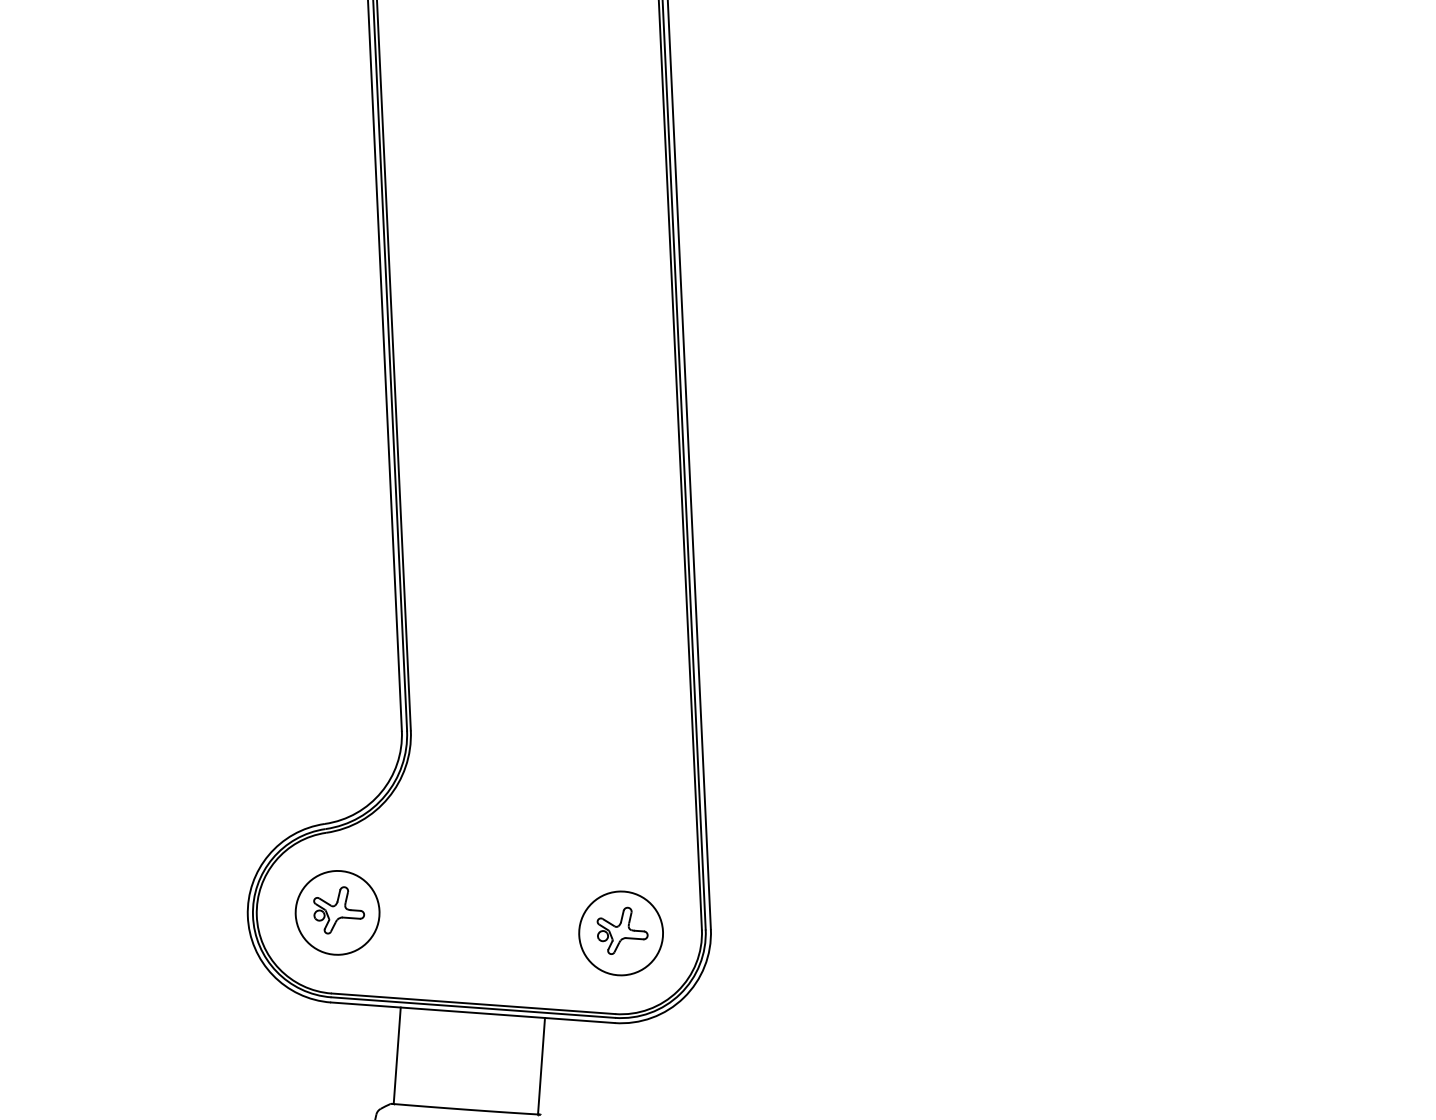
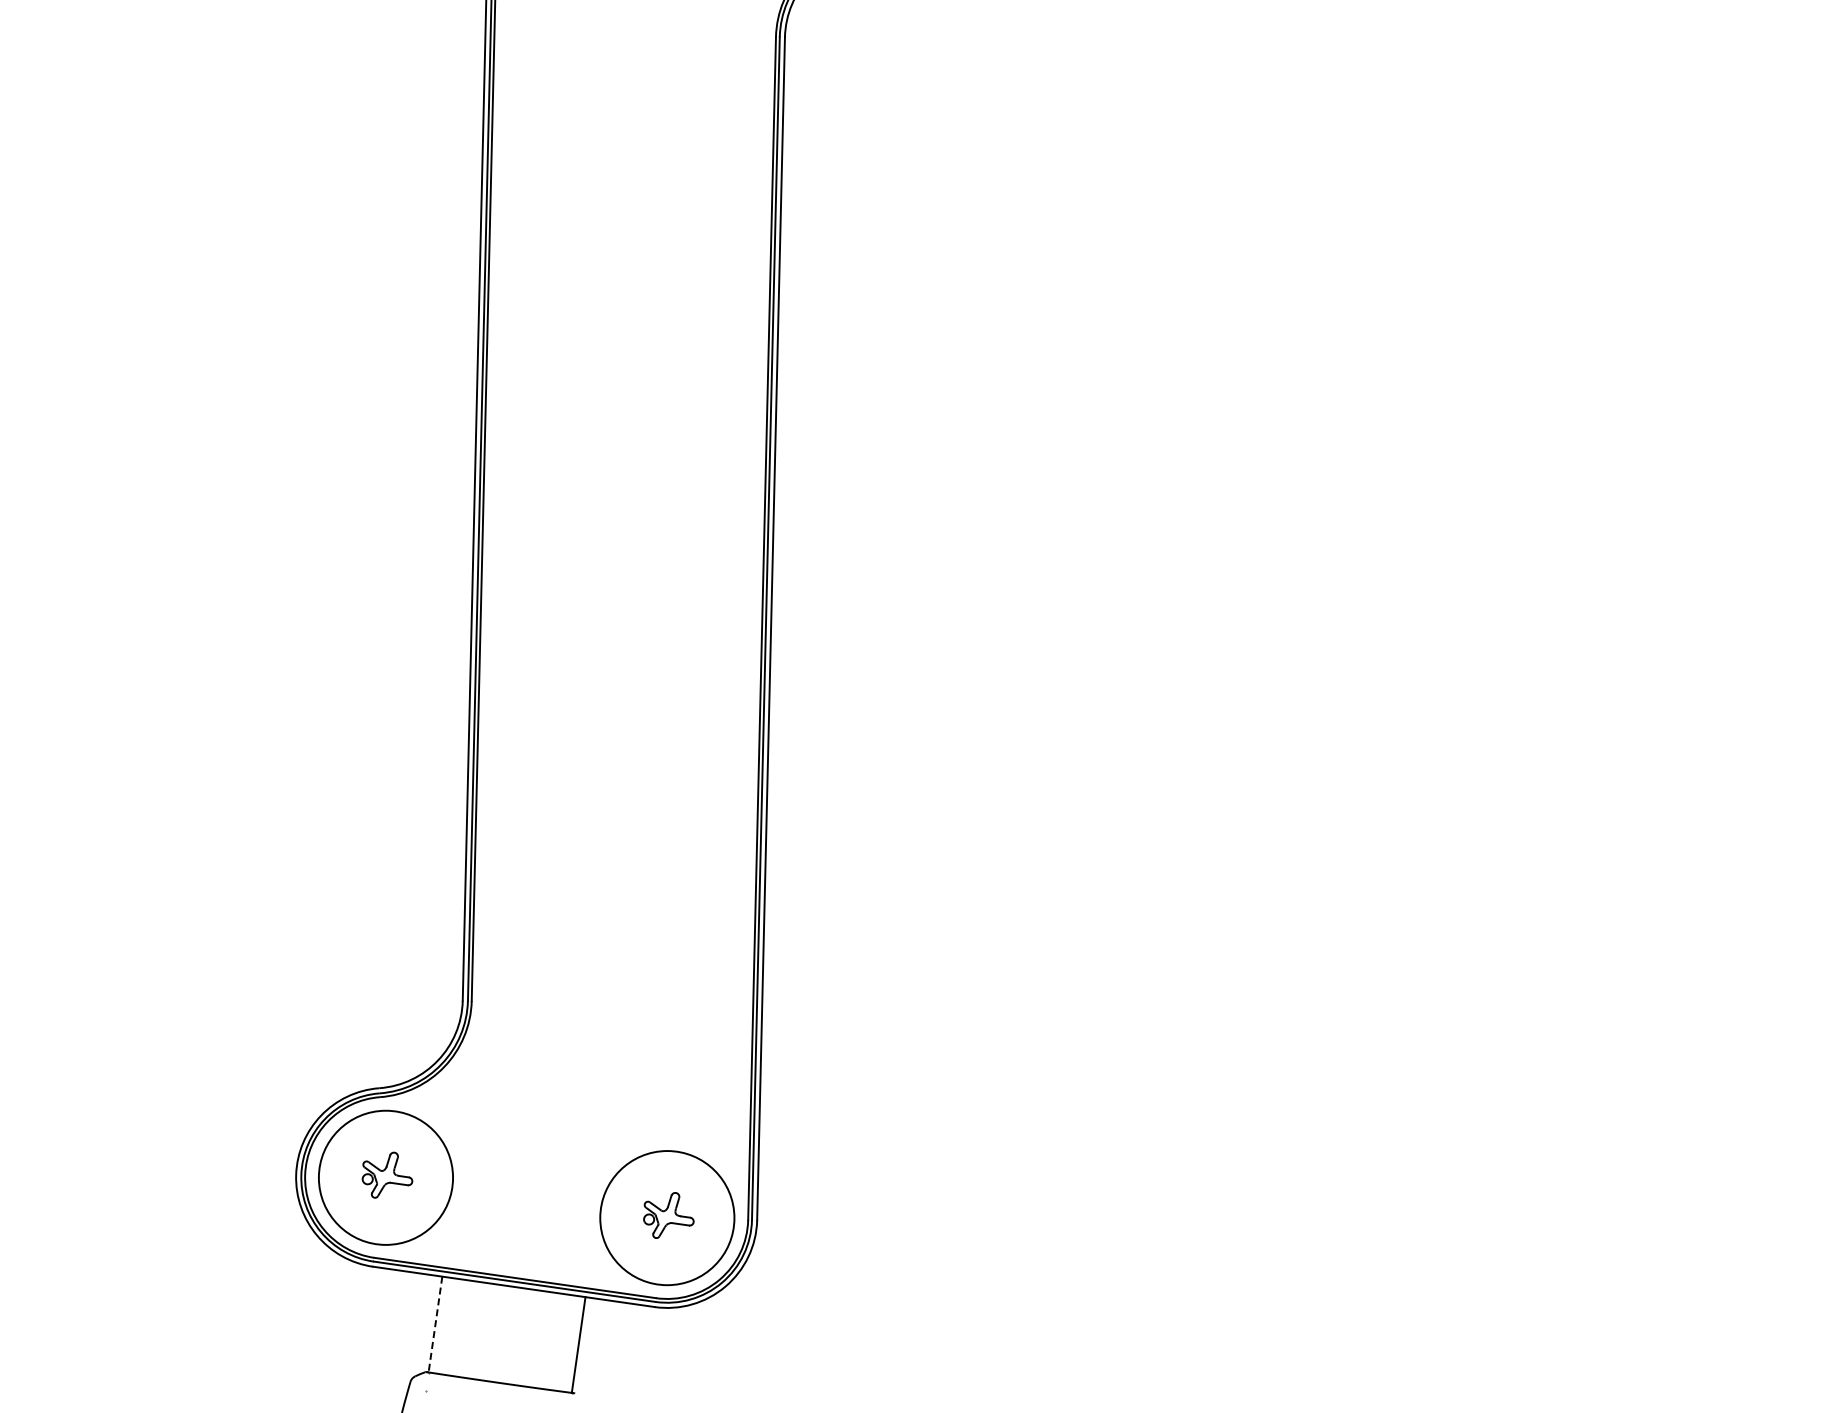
circle: (337, 912) -> (385, 1177), size x1.6
circle: (621, 933) -> (667, 1218), size x1.6
line: (397, 1056) -> (435, 1325), solid -> dashed

